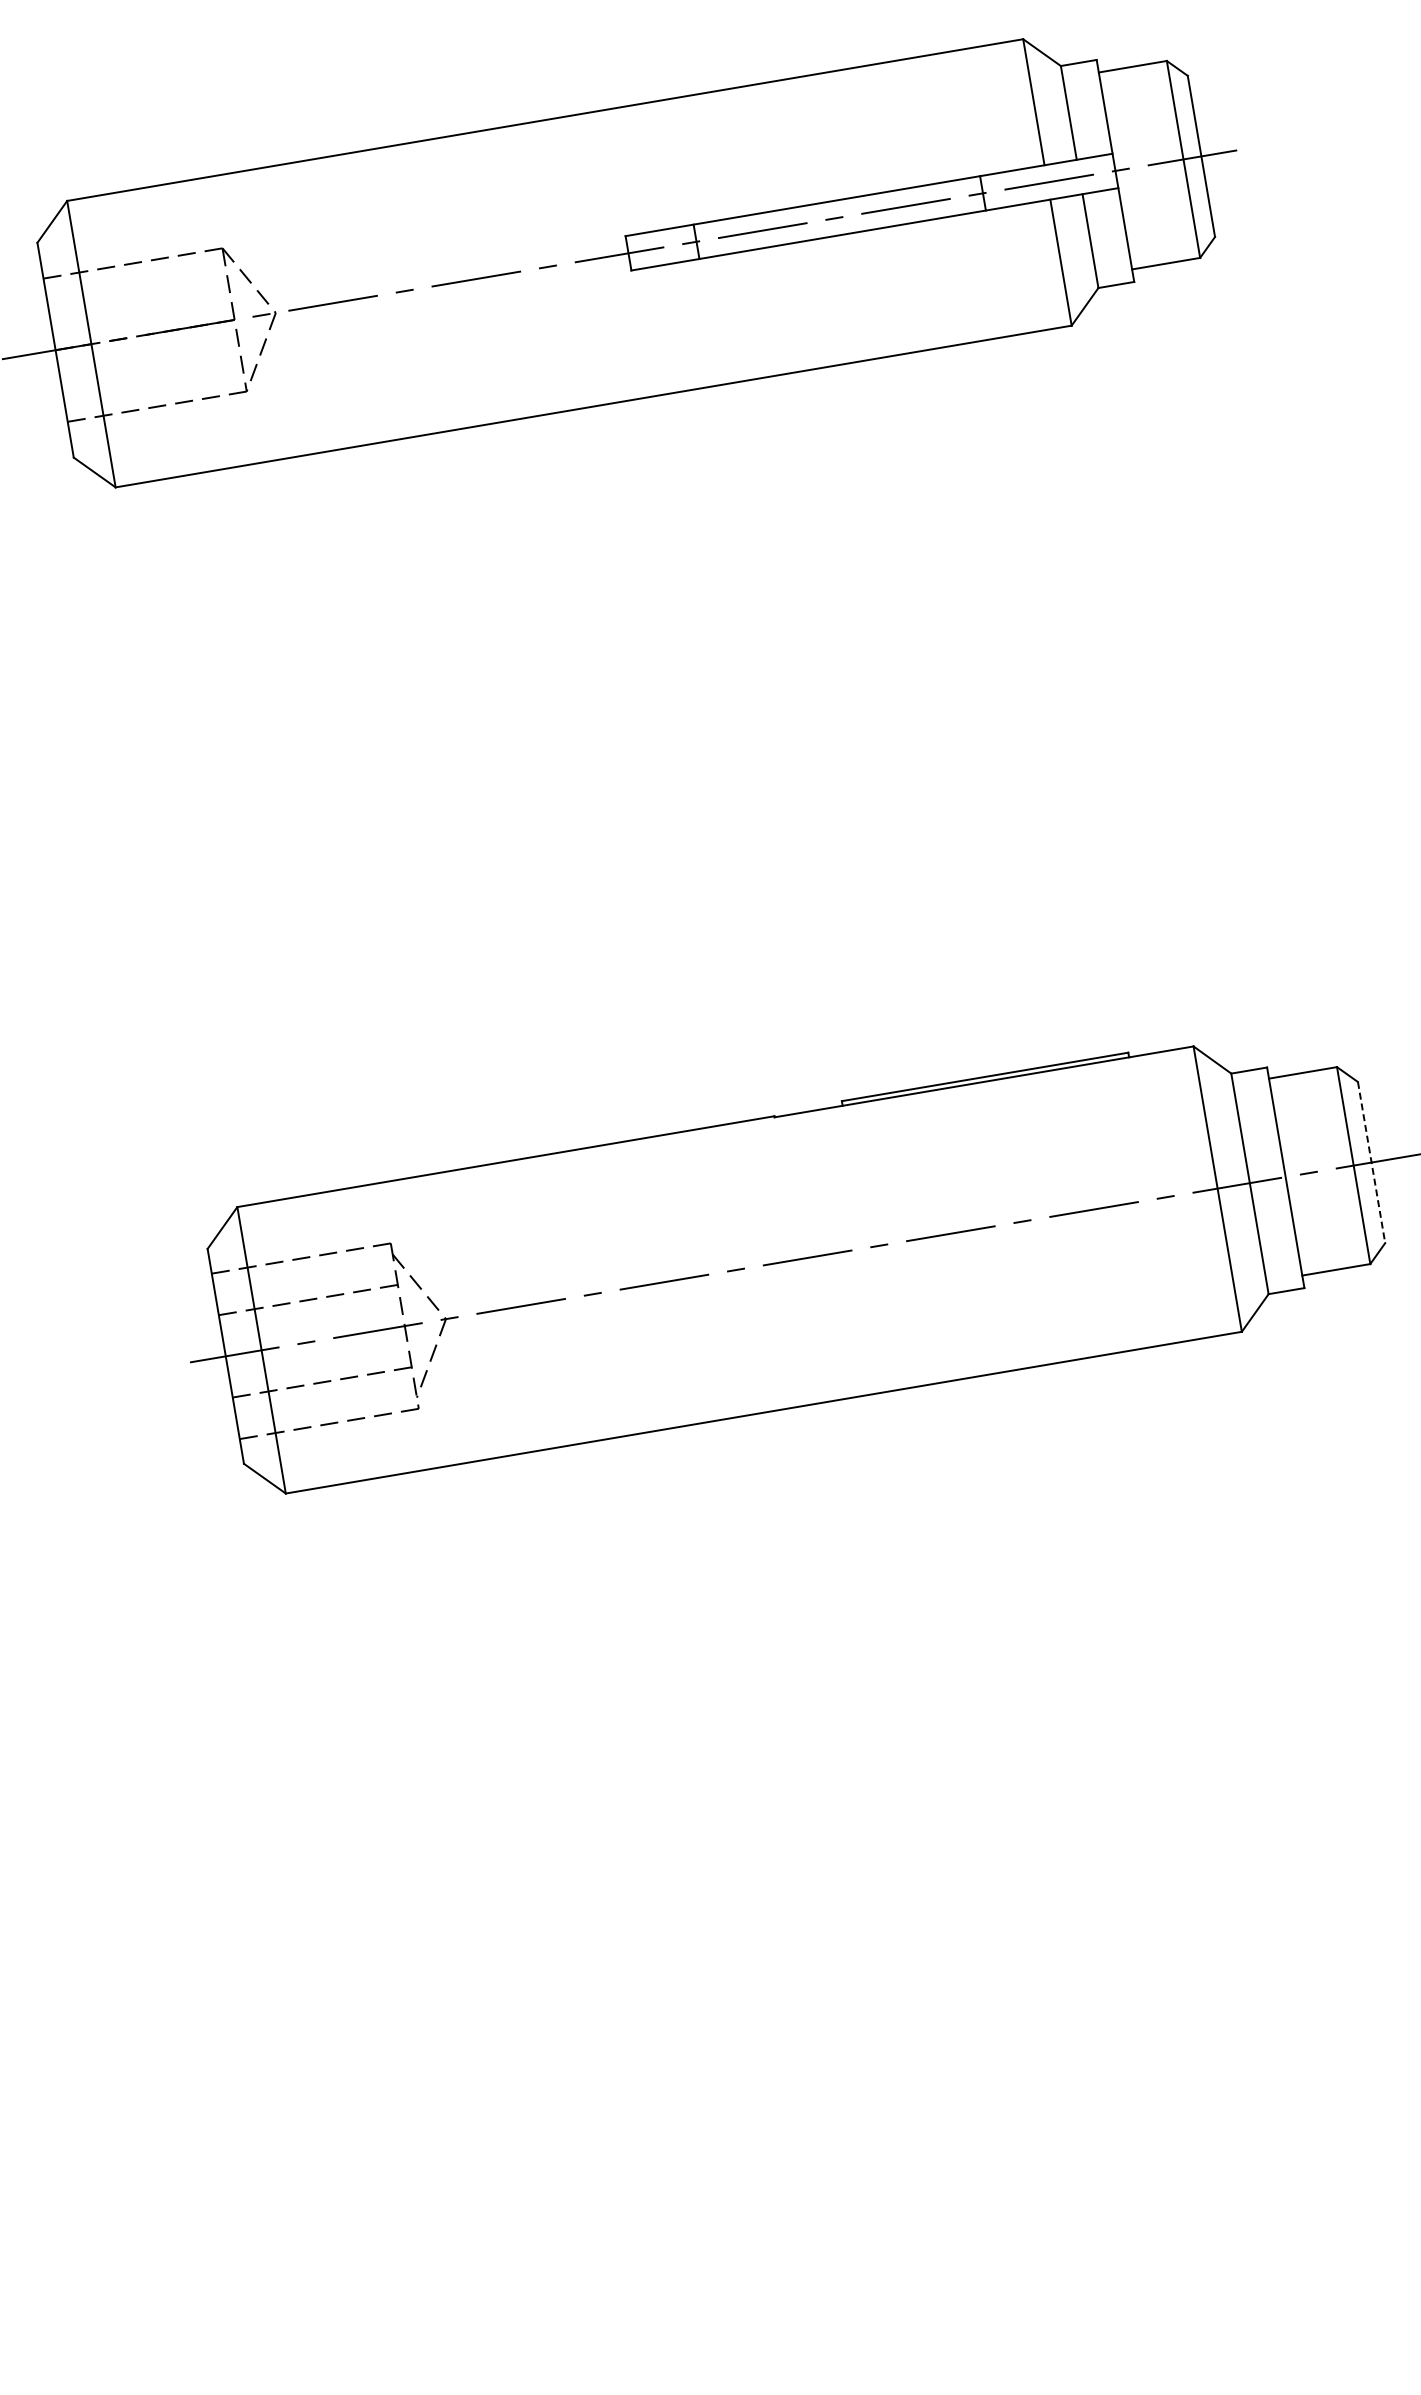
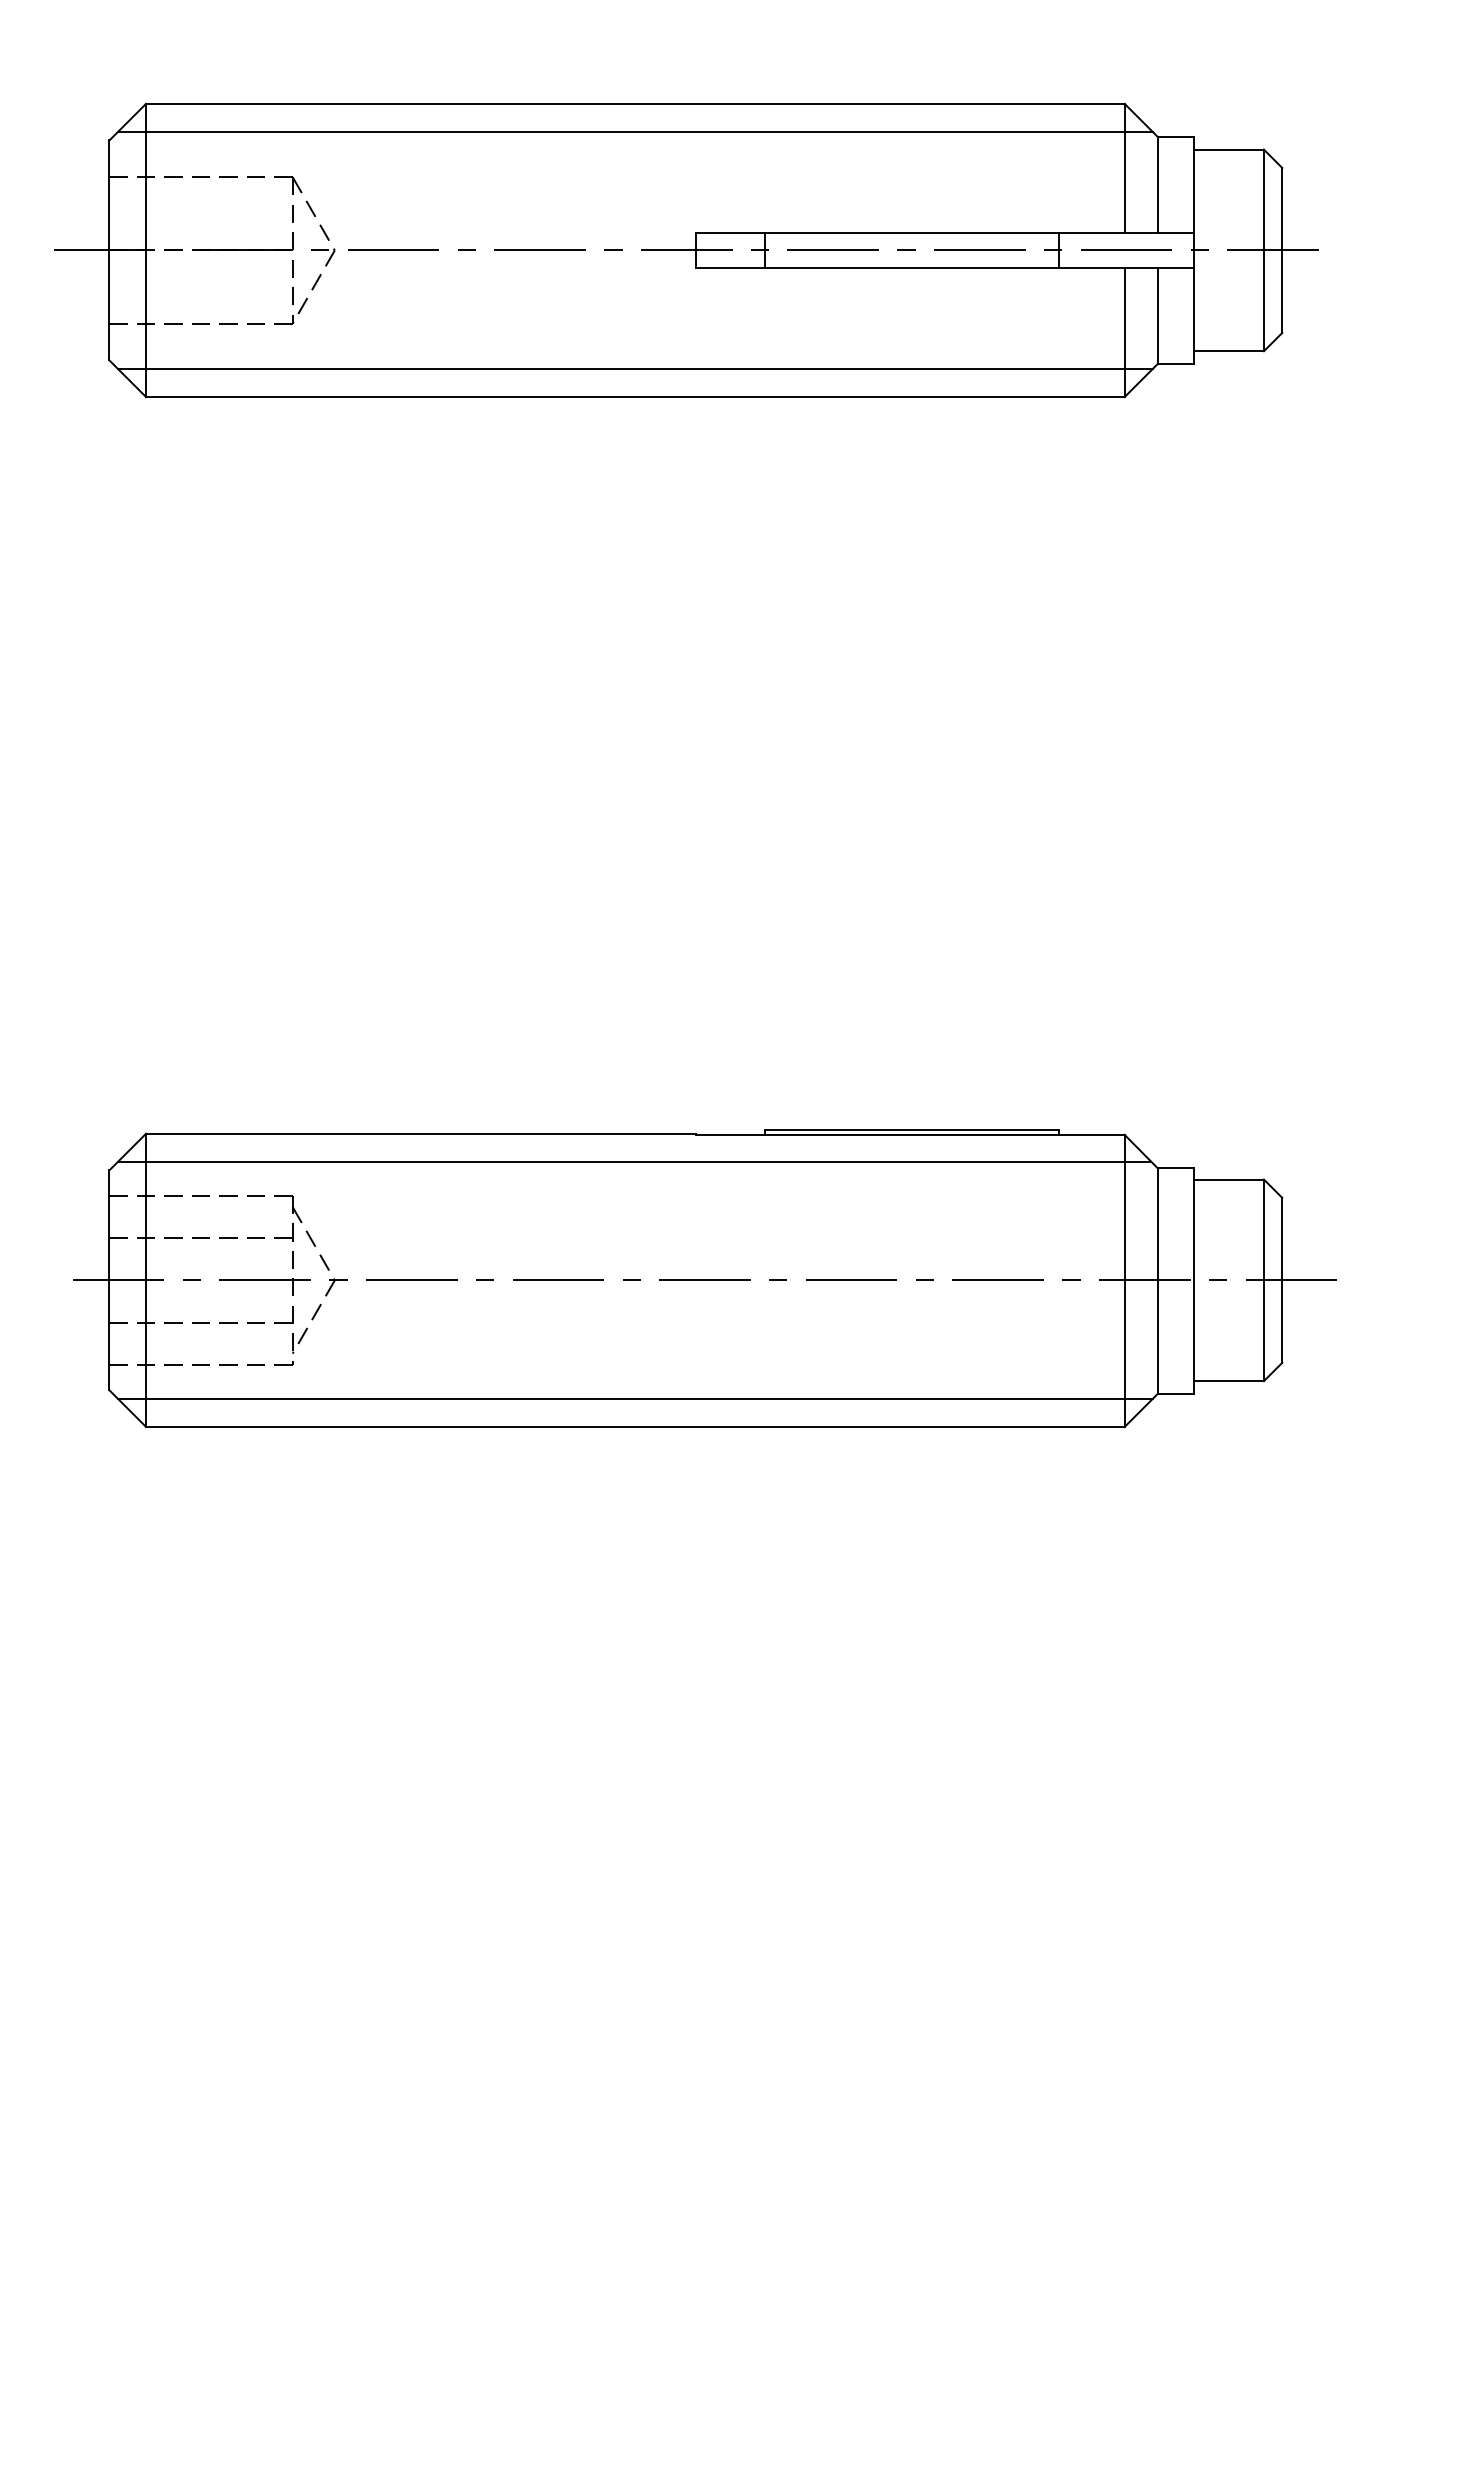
line: (549, 148) -> (634, 132), added
line: (588, 378) -> (634, 368), added
line: (719, 1153) -> (634, 1161), added
line: (1371, 1162) -> (1282, 1280), dashed -> solid
line: (758, 1385) -> (634, 1398), added

